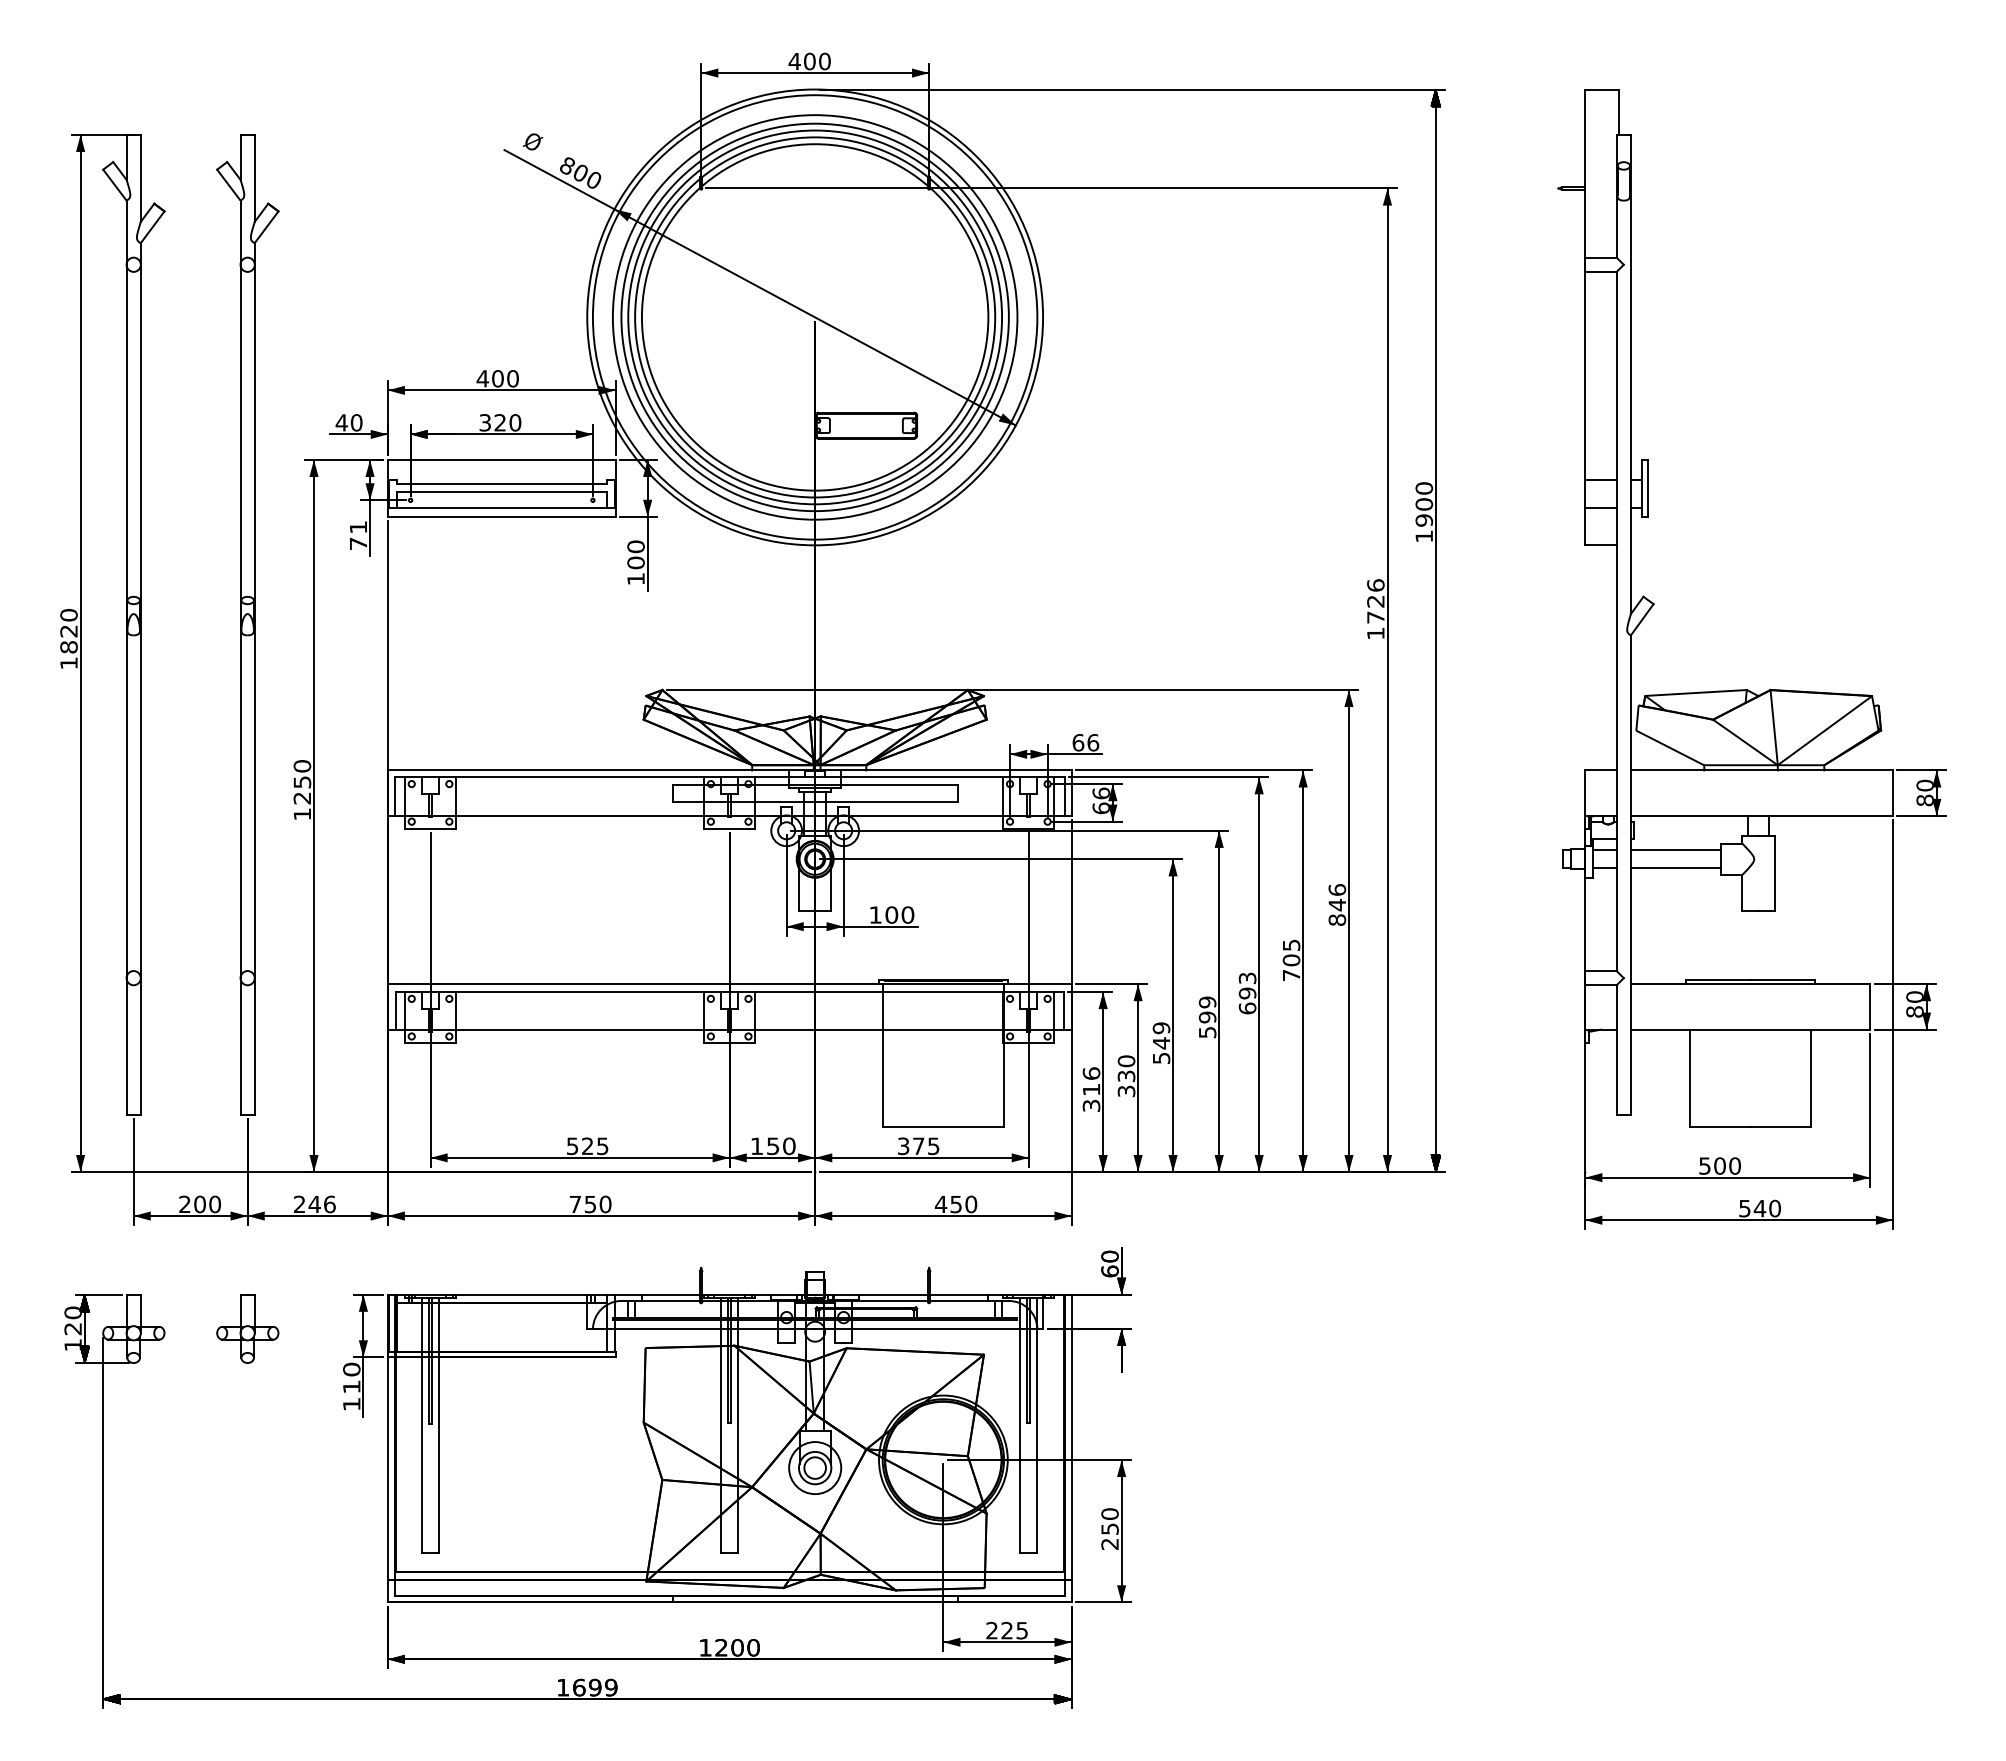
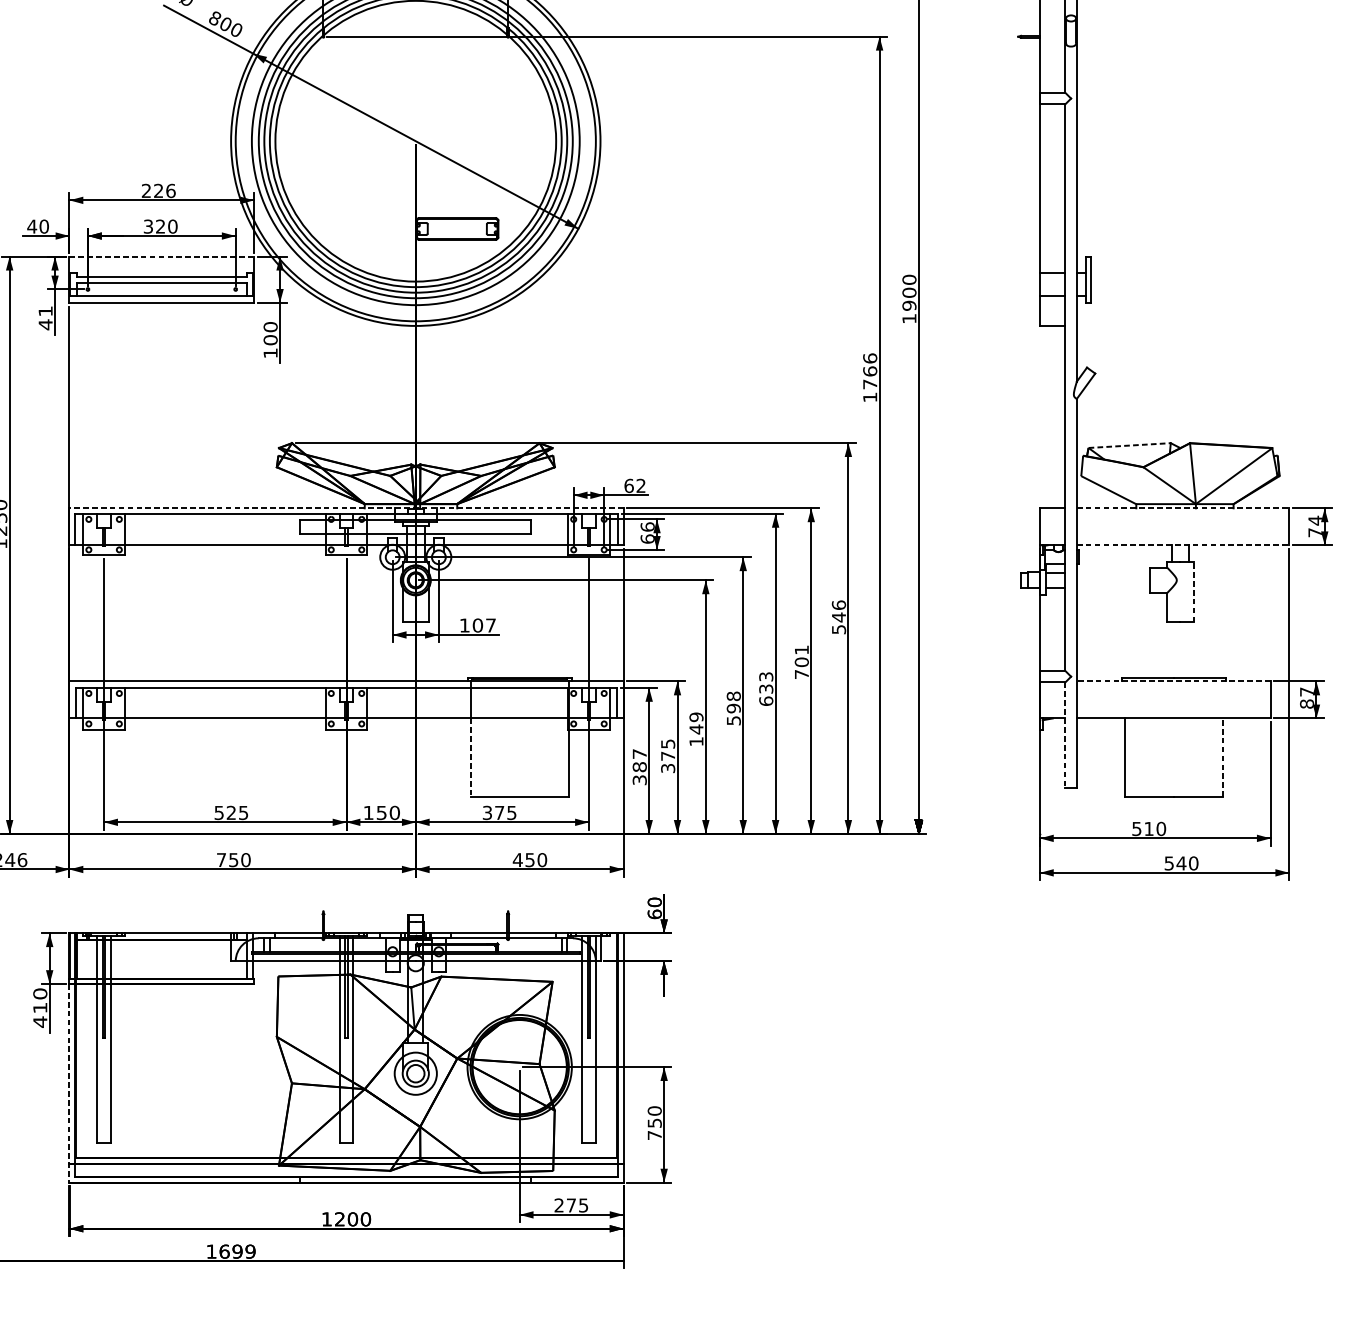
text: (497, 378) -> (158, 190), 400 -> 226
line: (501, 459) -> (161, 256), solid -> dashed
text: (358, 543) -> (45, 324), 71 -> 41
text: (1375, 601) -> (869, 371), 1726 -> 1766
line: (1696, 692) -> (1130, 445), solid -> dashed
text: (1093, 742) -> (641, 485), 66 -> 62
line: (729, 770) -> (346, 508), solid -> dashed
line: (1762, 770) -> (1183, 508), solid -> dashed
text: (1924, 792) -> (1314, 526), 80 -> 74
line: (1762, 816) -> (1183, 545), solid -> dashed
line: (1675, 850) -> (1113, 573), removed
line: (1675, 868) -> (1113, 587), removed
line: (1774, 873) -> (1193, 591), solid -> dashed
text: (907, 914) -> (490, 625), 100 -> 107
text: (1337, 919) -> (839, 629), 846 -> 546
text: (1291, 944) -> (801, 649), 705 -> 701
line: (1750, 984) -> (1173, 681), solid -> dashed
text: (1247, 993) -> (766, 689), 693 -> 633
text: (1914, 996) -> (1306, 691), 80 -> 87
text: (1207, 1002) -> (733, 696), 599 -> 598
line: (1616, 1050) -> (1065, 735), solid -> dashed
text: (1161, 1058) -> (696, 741), 549 -> 149
text: (1126, 1068) -> (668, 749), 330 -> 375
line: (1811, 1077) -> (1223, 757), solid -> dashed
line: (882, 1078) -> (470, 758), solid -> dashed
text: (1091, 1081) -> (639, 760), 316 -> 387
text: (1719, 1165) -> (1148, 828), 500 -> 510
text: (351, 1404) -> (40, 1022), 110 -> 410
line: (387, 1479) -> (69, 1082), solid -> dashed
text: (1109, 1543) -> (654, 1134), 250 -> 750
text: (1006, 1630) -> (570, 1205), 225 -> 275
hatch: (1062, 1698) -> (616, 1260), removed

